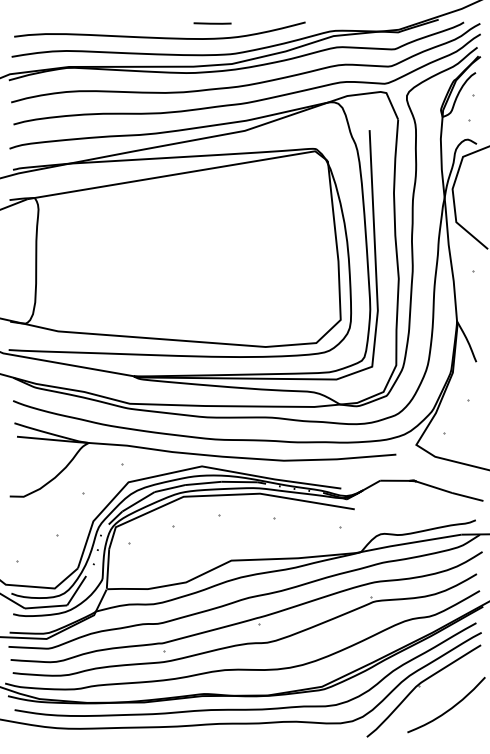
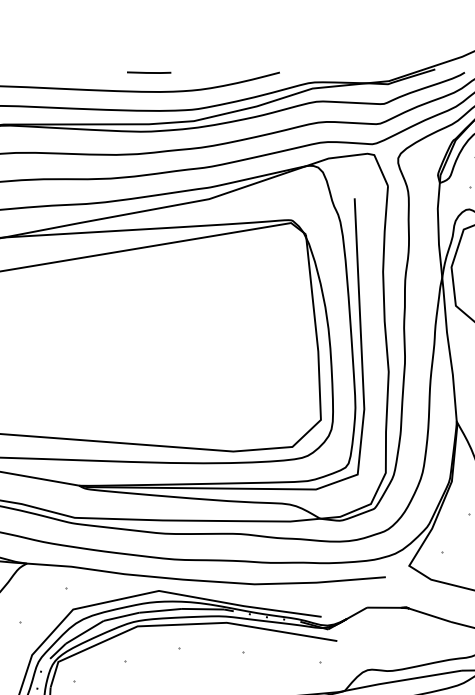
line: (212, 23) -> (149, 72), moved

